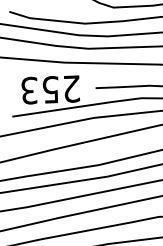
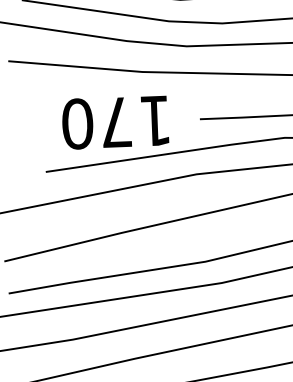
text: (50, 89) -> (116, 121), 253 -> 170

